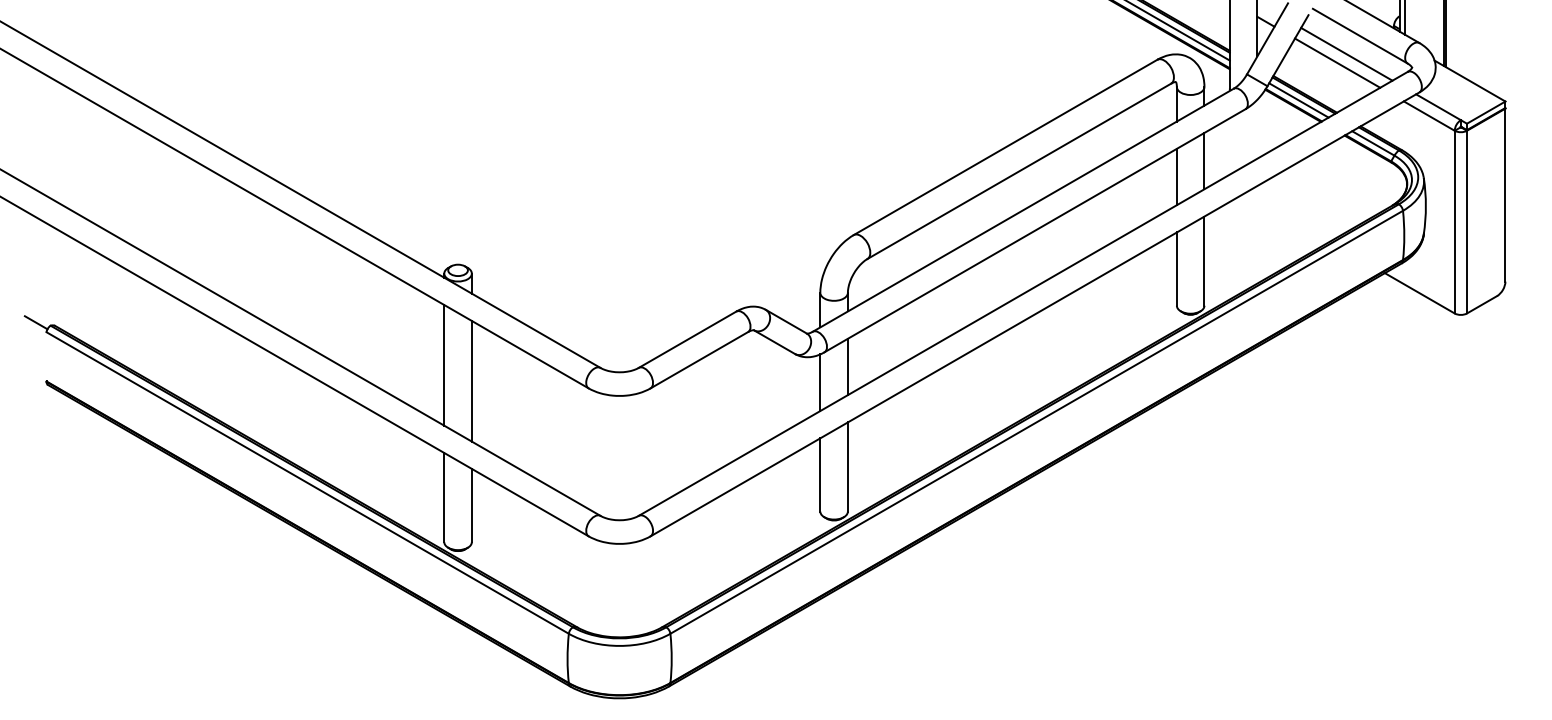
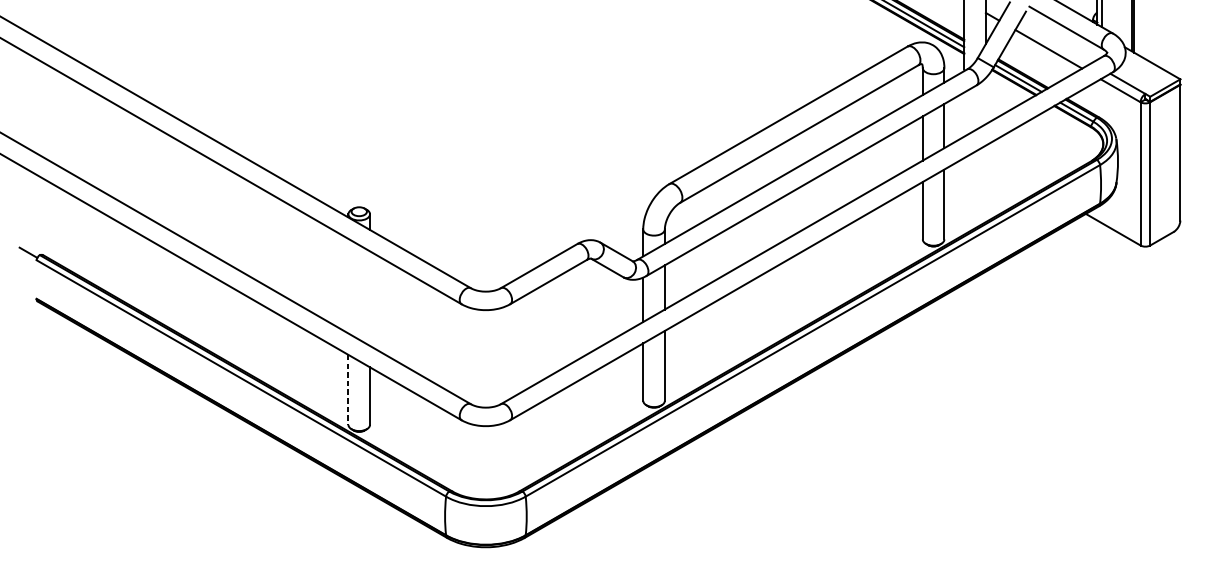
line: (1346, 53) -> (1055, 41), removed
line: (444, 365) -> (348, 286), removed
line: (471, 380) -> (369, 298), removed
line: (444, 497) -> (348, 389), solid -> dashed

